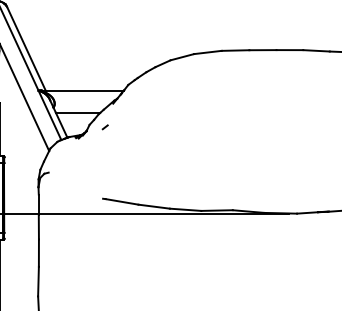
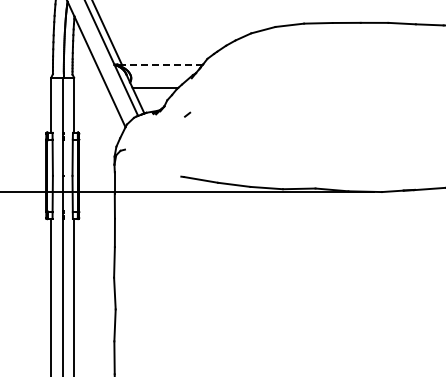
line: (83, 90) -> (161, 64), solid -> dashed
line: (105, 127) -> (187, 114), moved

